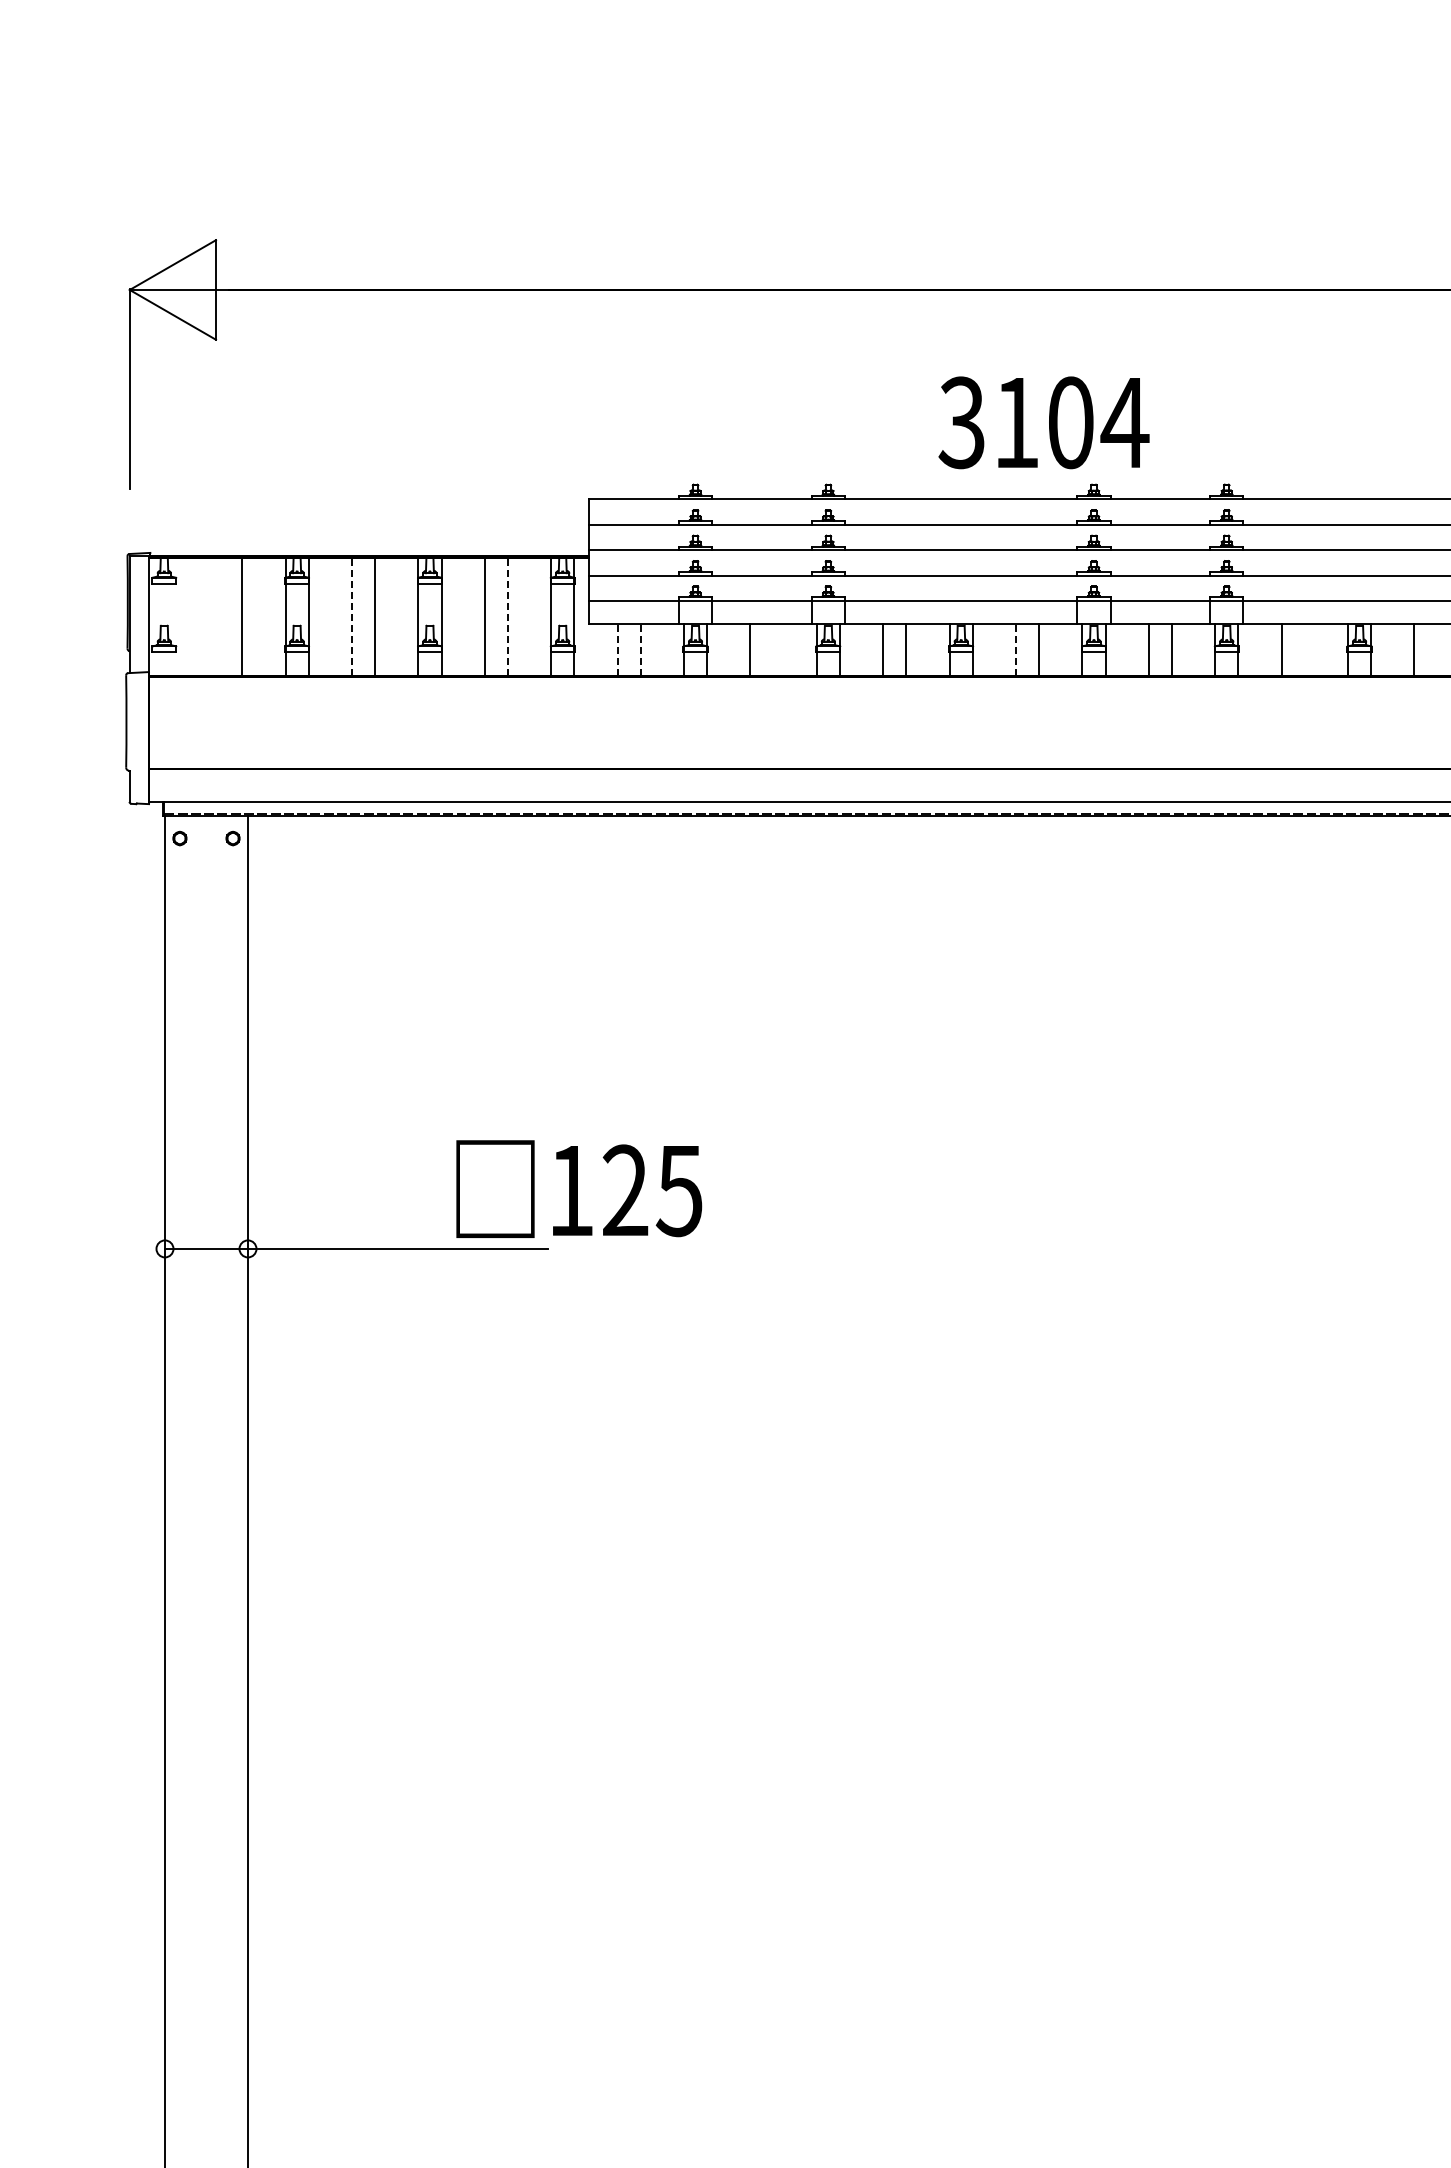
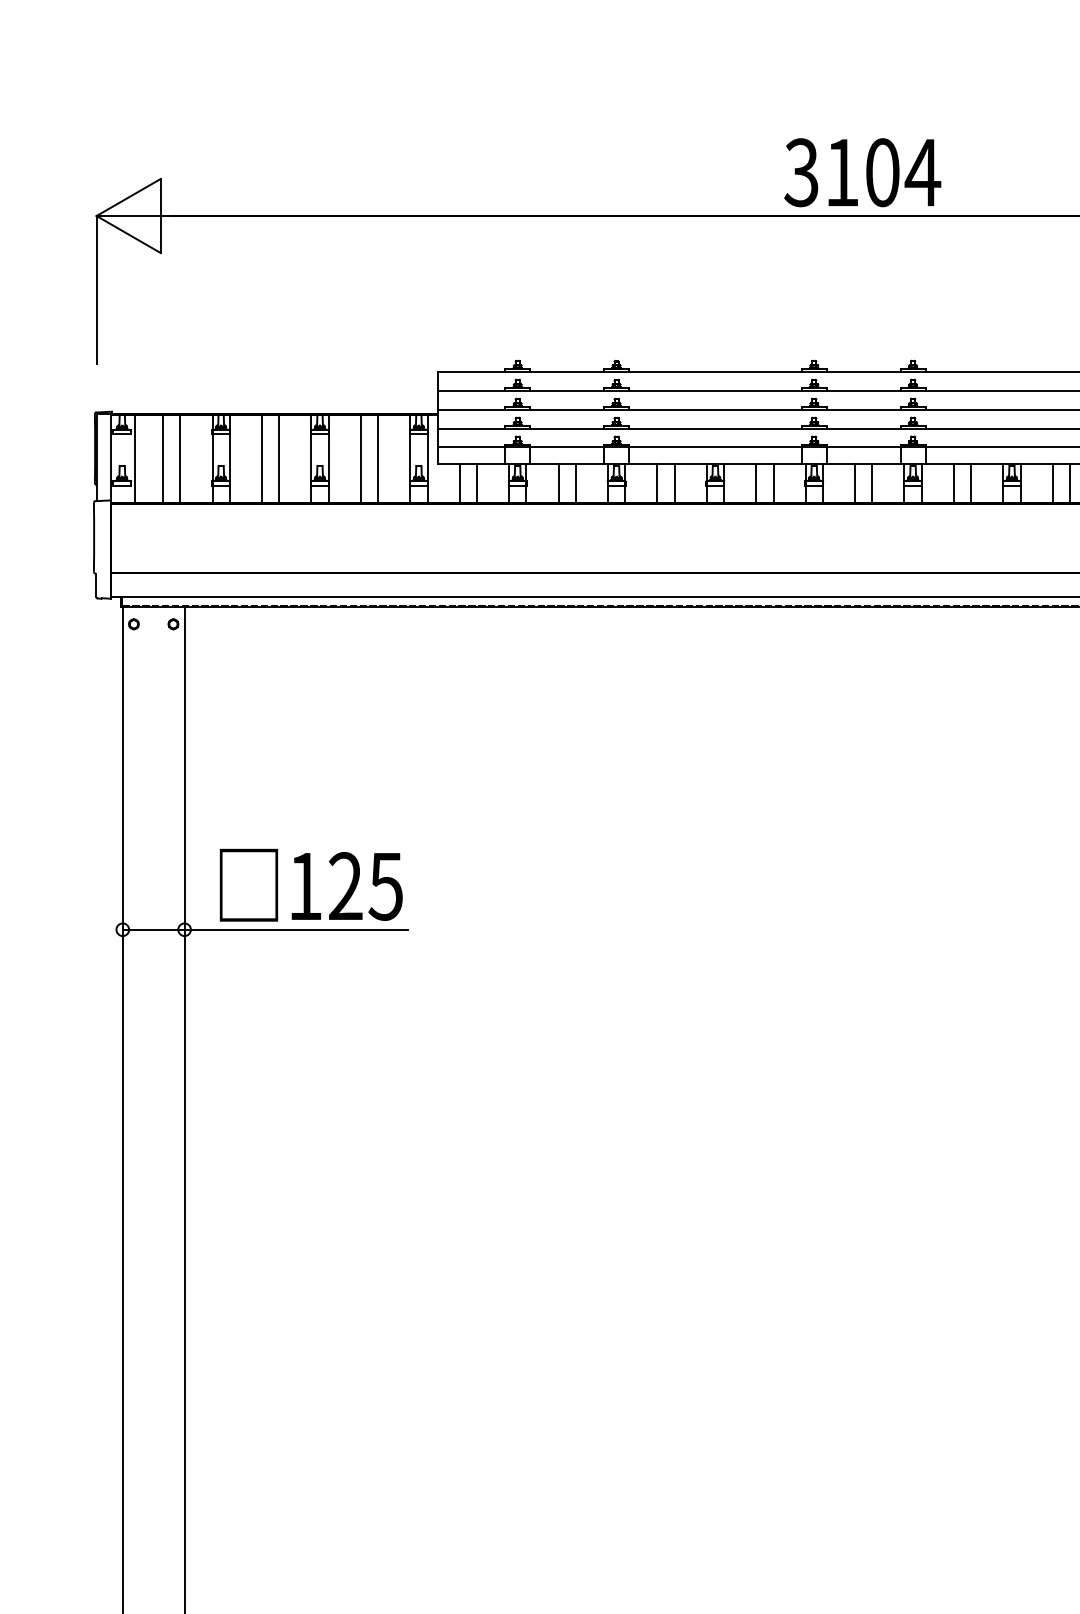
text: (1043, 422) -> (862, 172), moved
line: (181, 616) -> (135, 459), added
line: (219, 616) -> (163, 459), added
line: (351, 616) -> (261, 459), dashed -> solid
line: (507, 616) -> (377, 459), dashed -> solid
line: (617, 649) -> (459, 483), dashed -> solid
line: (640, 649) -> (476, 483), dashed -> solid
line: (773, 649) -> (575, 483), added
line: (1015, 649) -> (755, 483), dashed -> solid
line: (1304, 649) -> (970, 483), added
line: (1437, 649) -> (1069, 483), added
text: (579, 1188) -> (311, 884), moved

